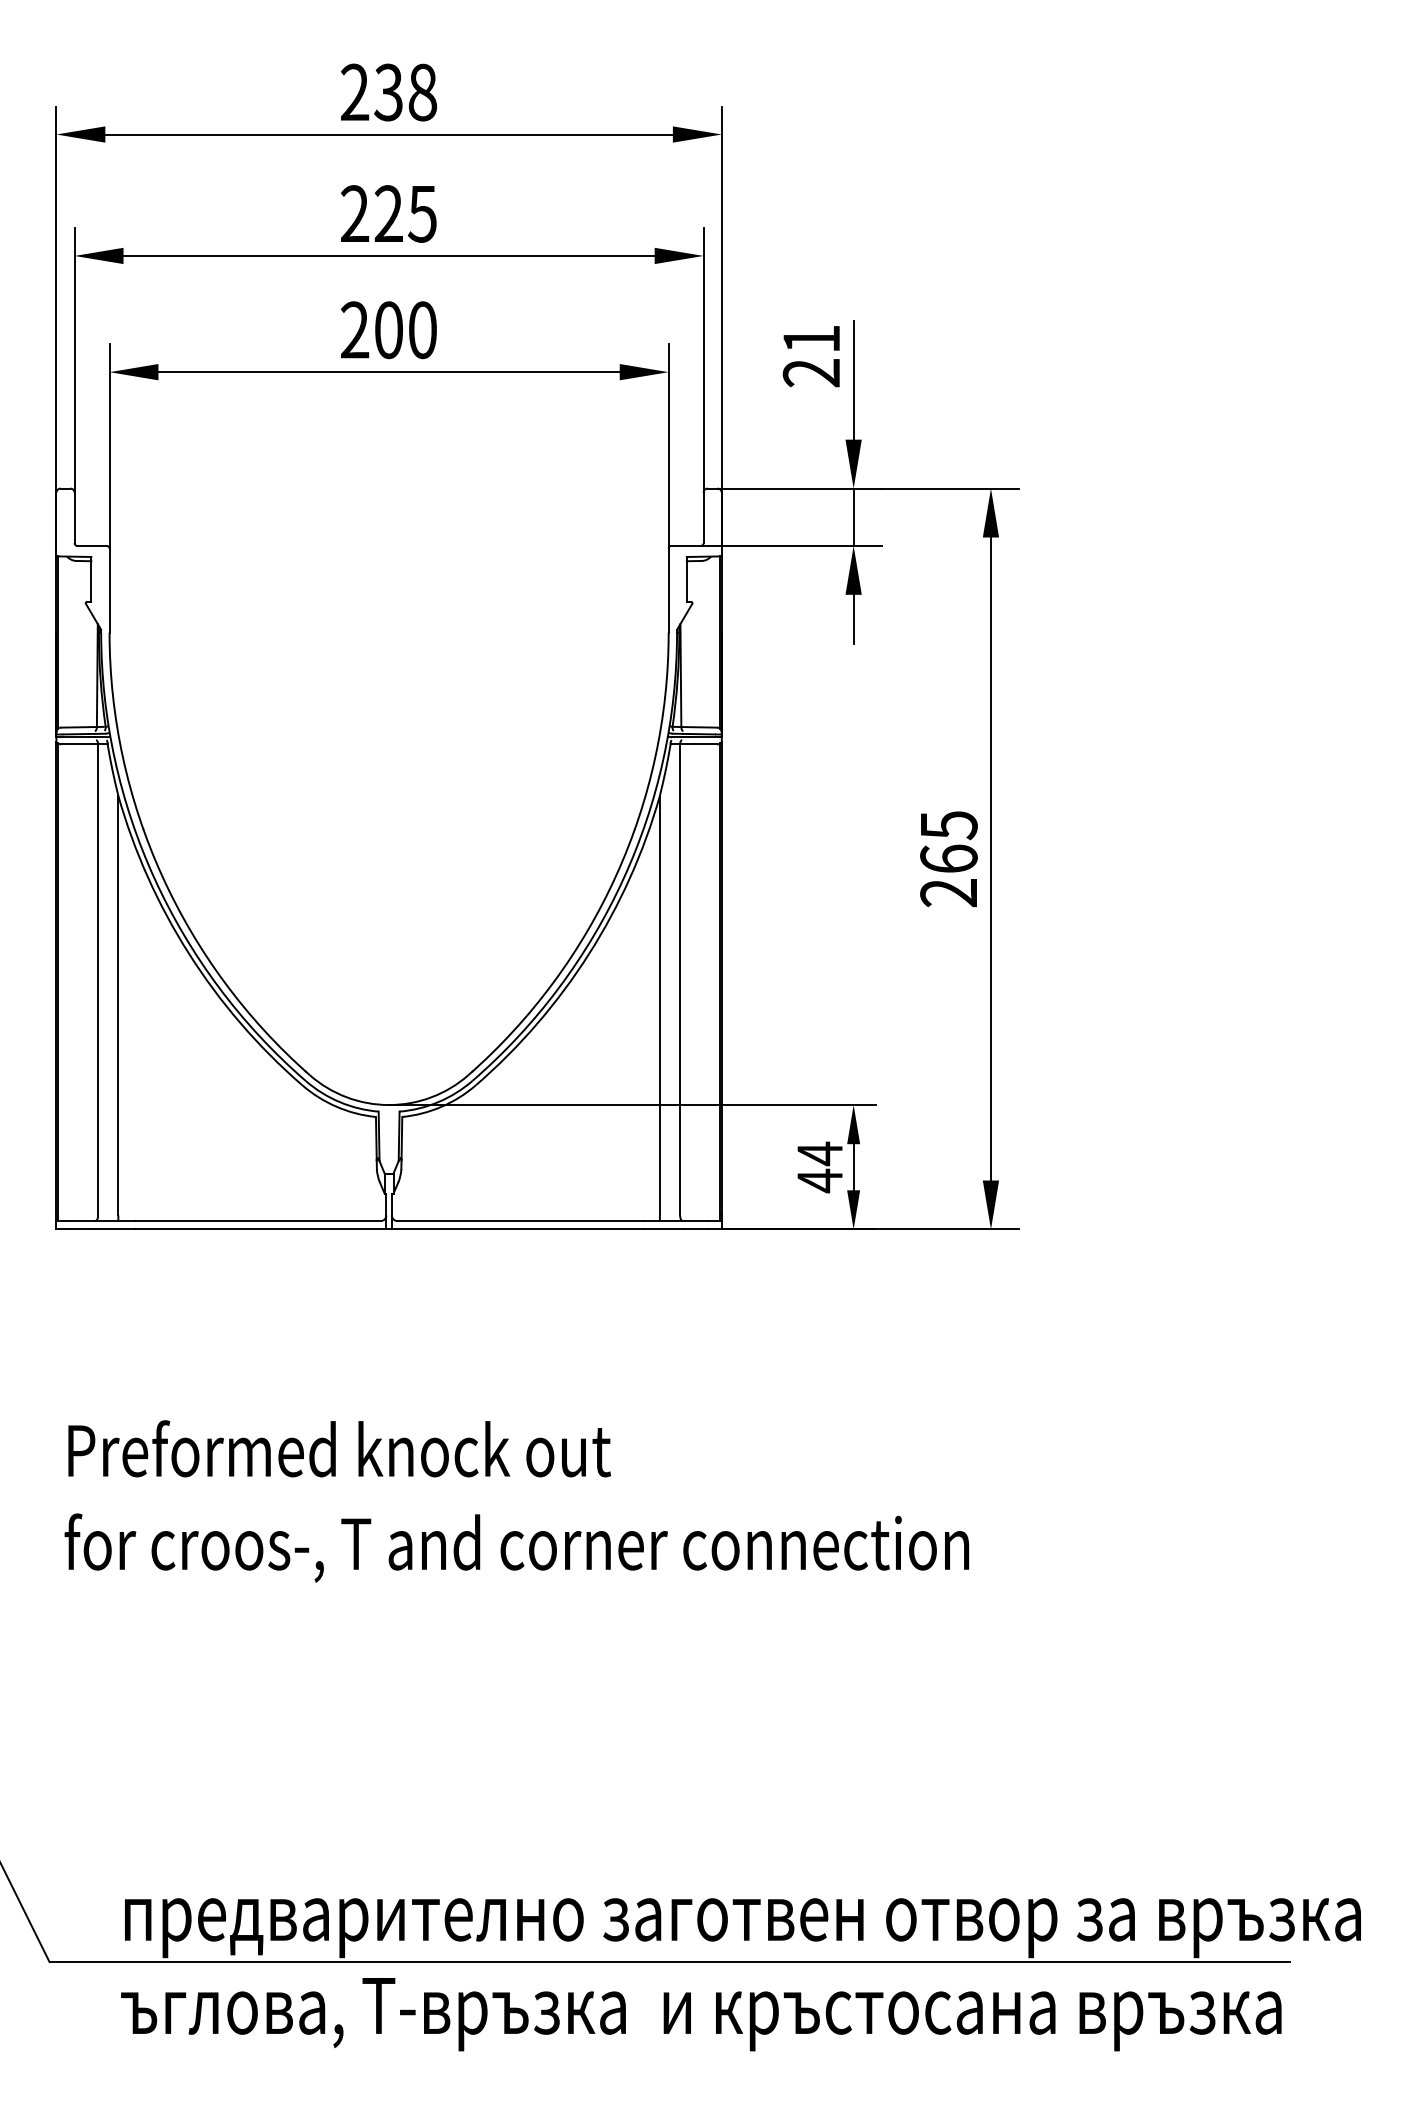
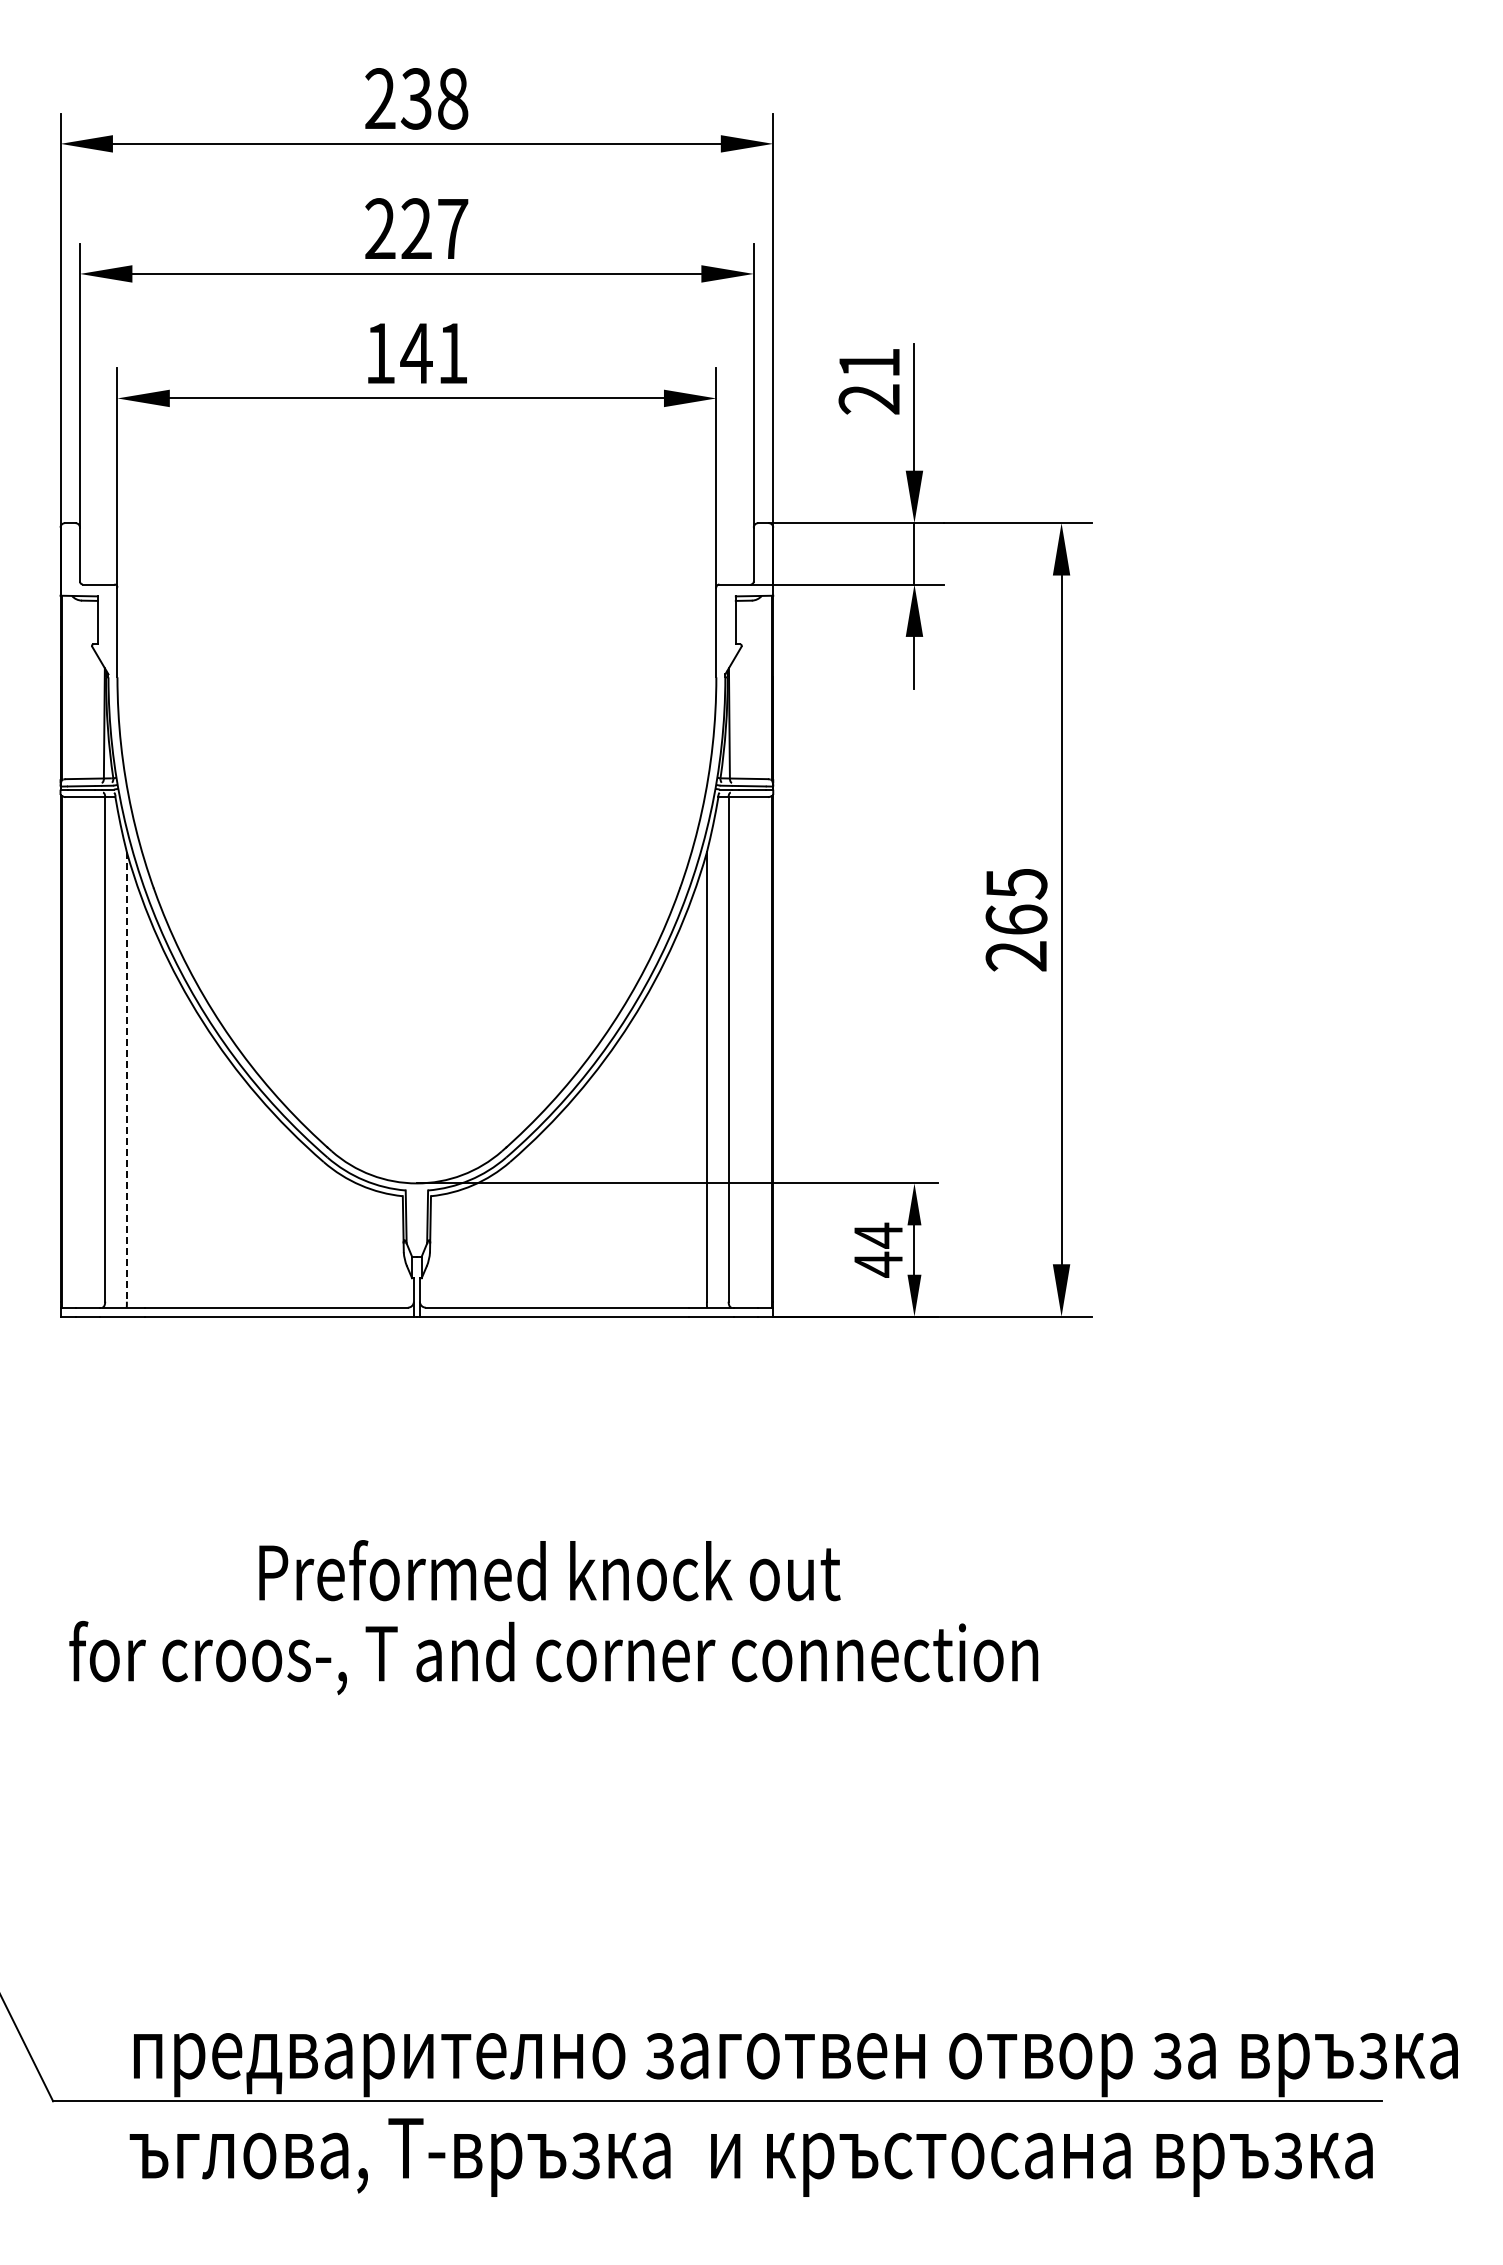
text: (422, 214) -> (452, 229), 225 -> 227
text: (388, 330) -> (416, 353), 200 -> 141
line: (117, 1006) -> (126, 1077), solid -> dashed
text: (339, 1448) -> (549, 1570), moved

